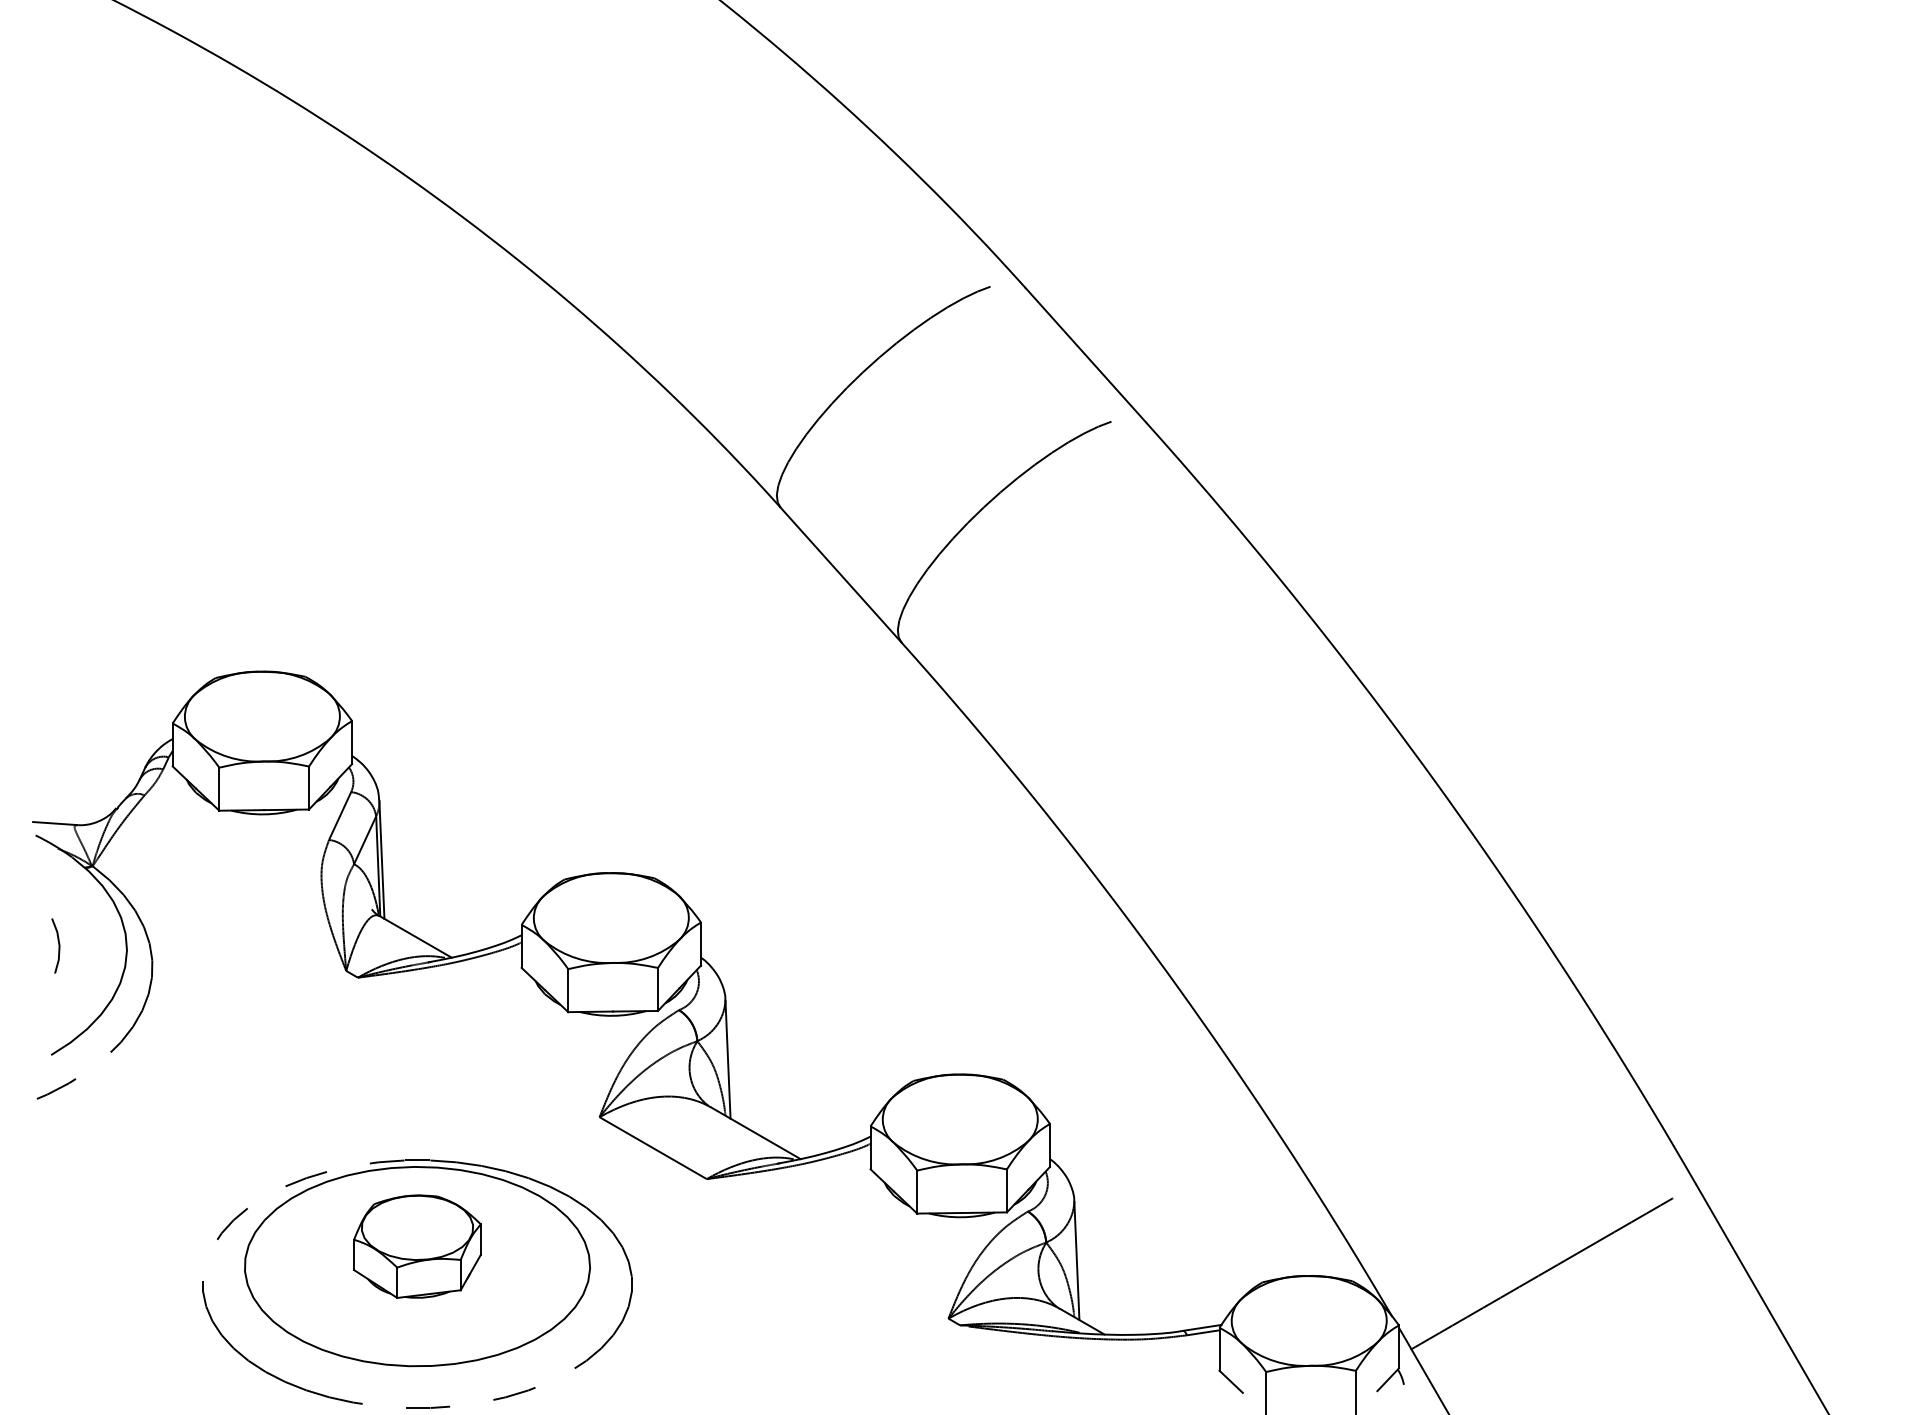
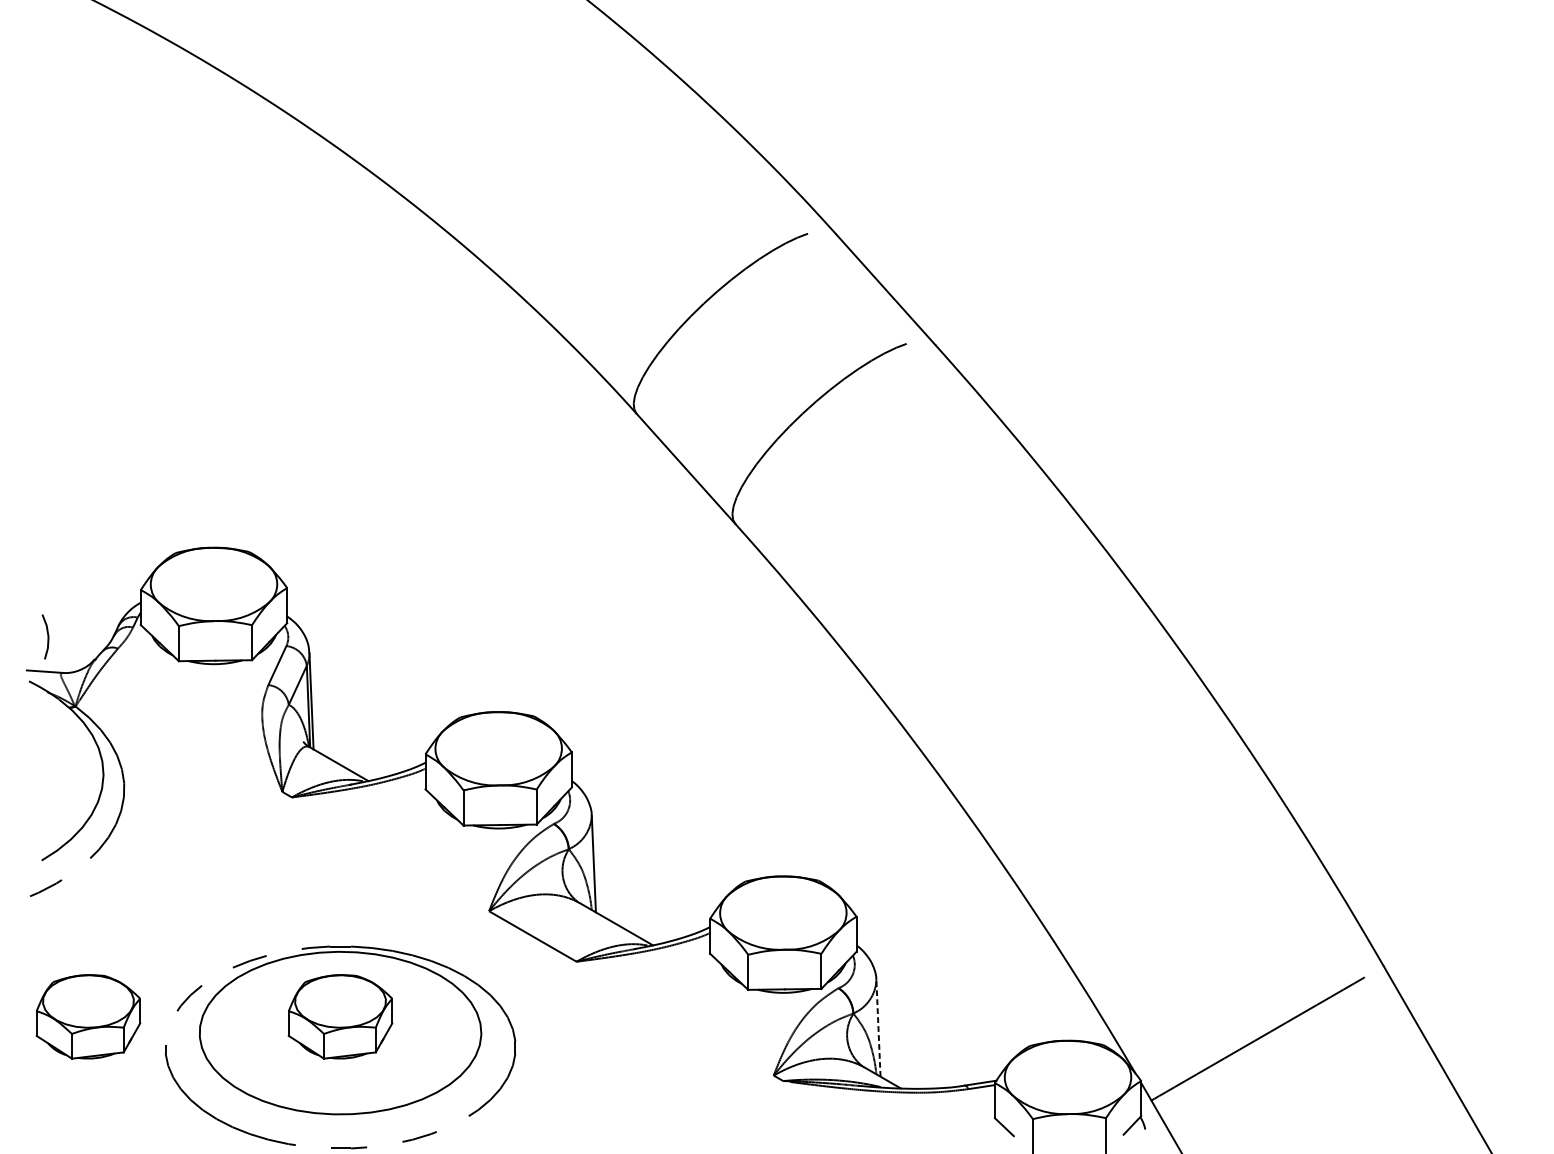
line: (58, 945) -> (47, 636), moved
part: (108, 1246) -> (88, 1016), added
line: (1076, 1260) -> (878, 1028), solid -> dashed

